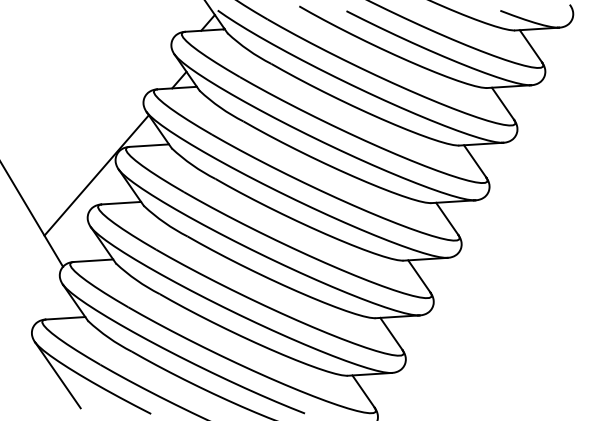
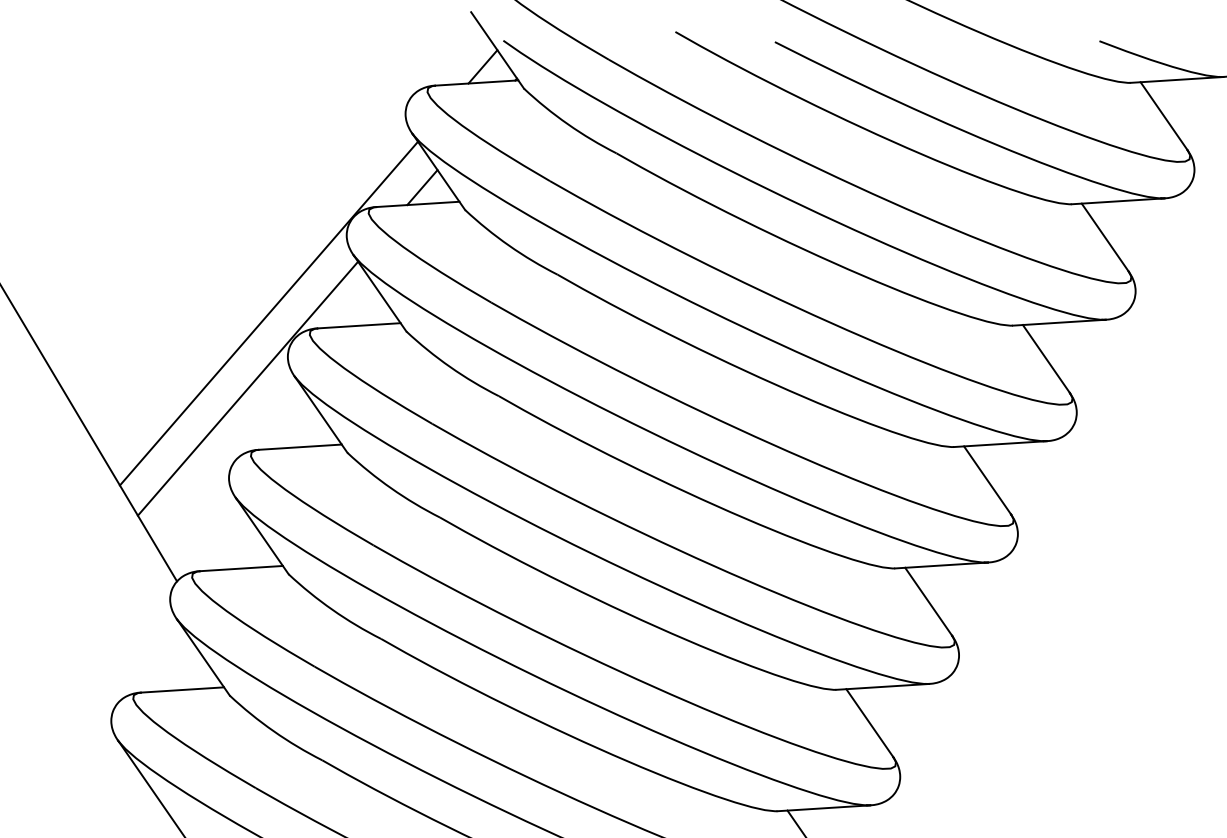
line: (106, 139) -> (268, 312), added

